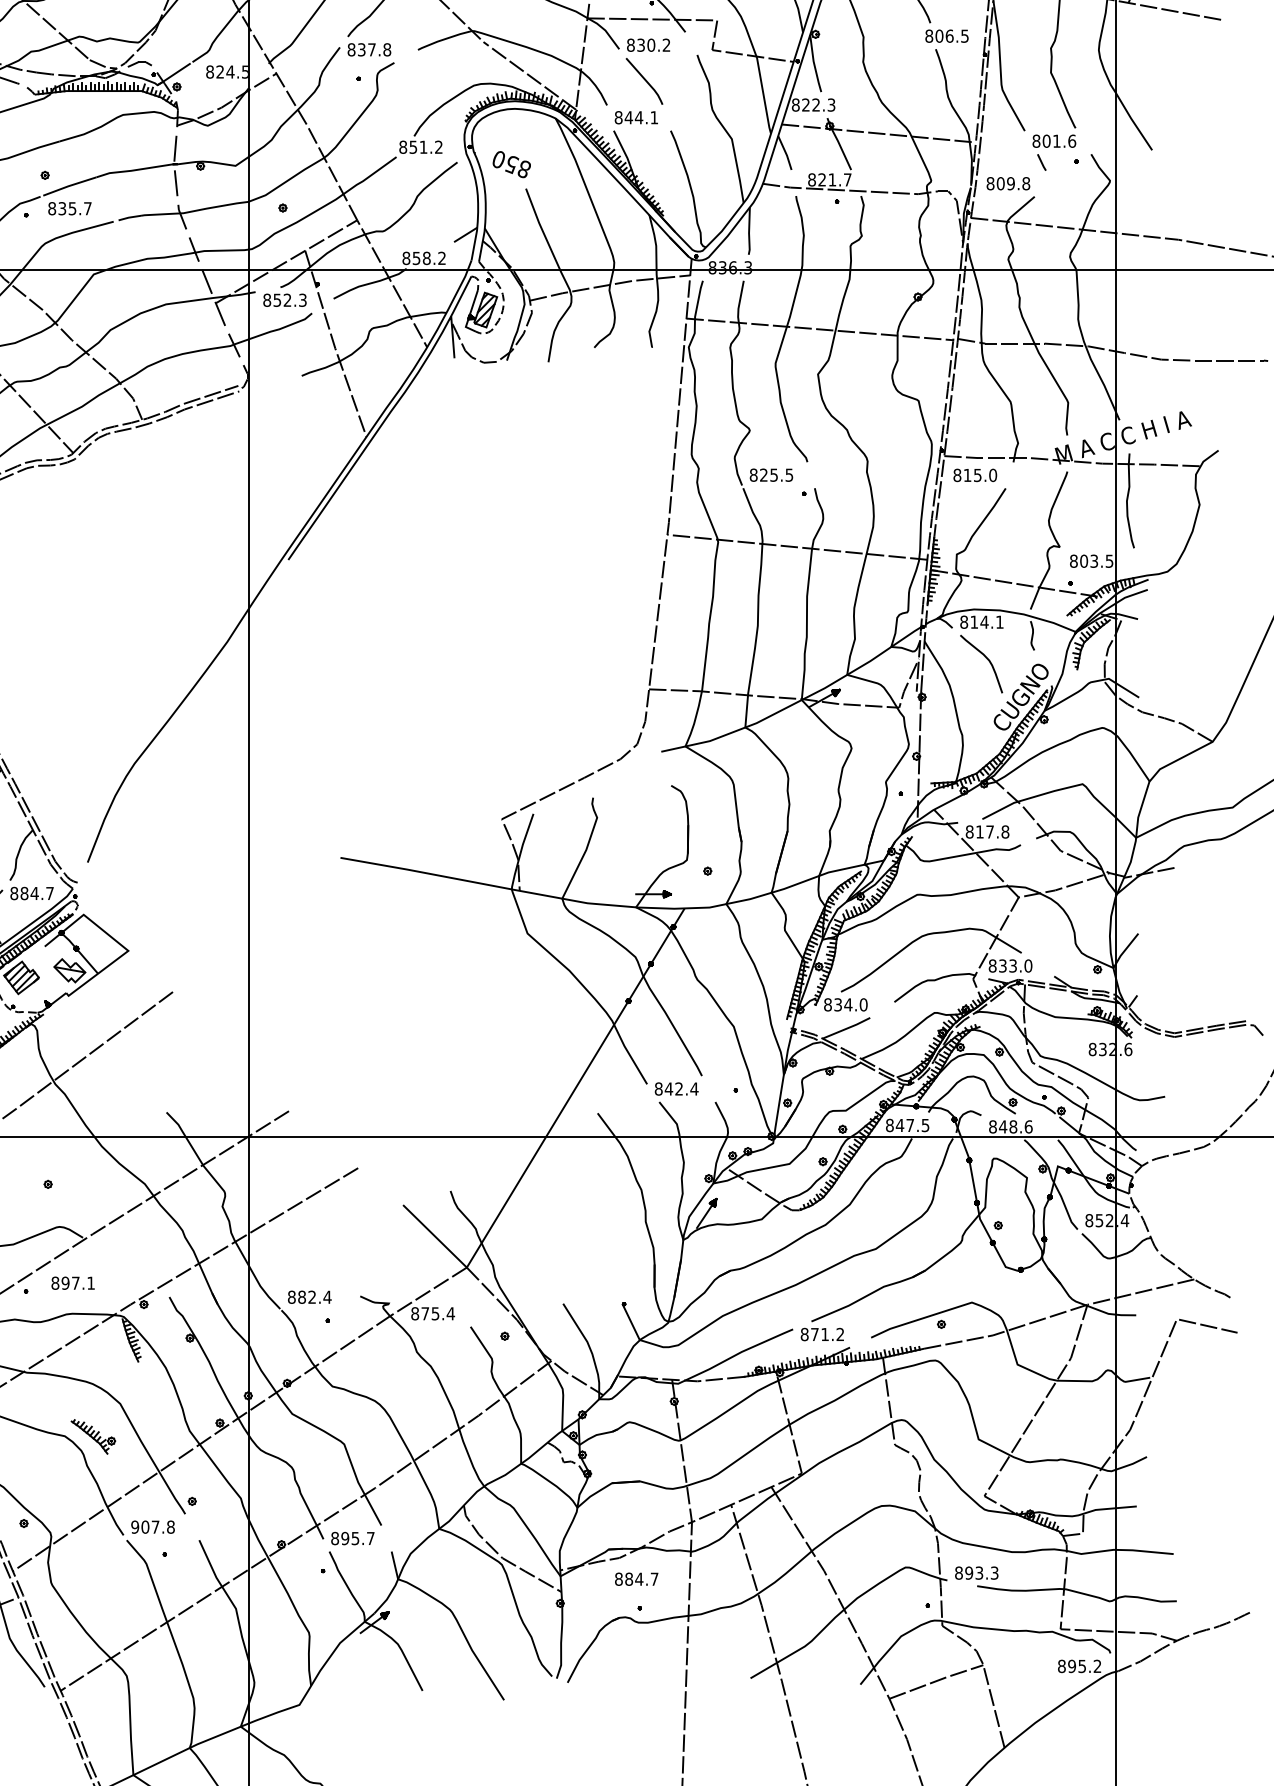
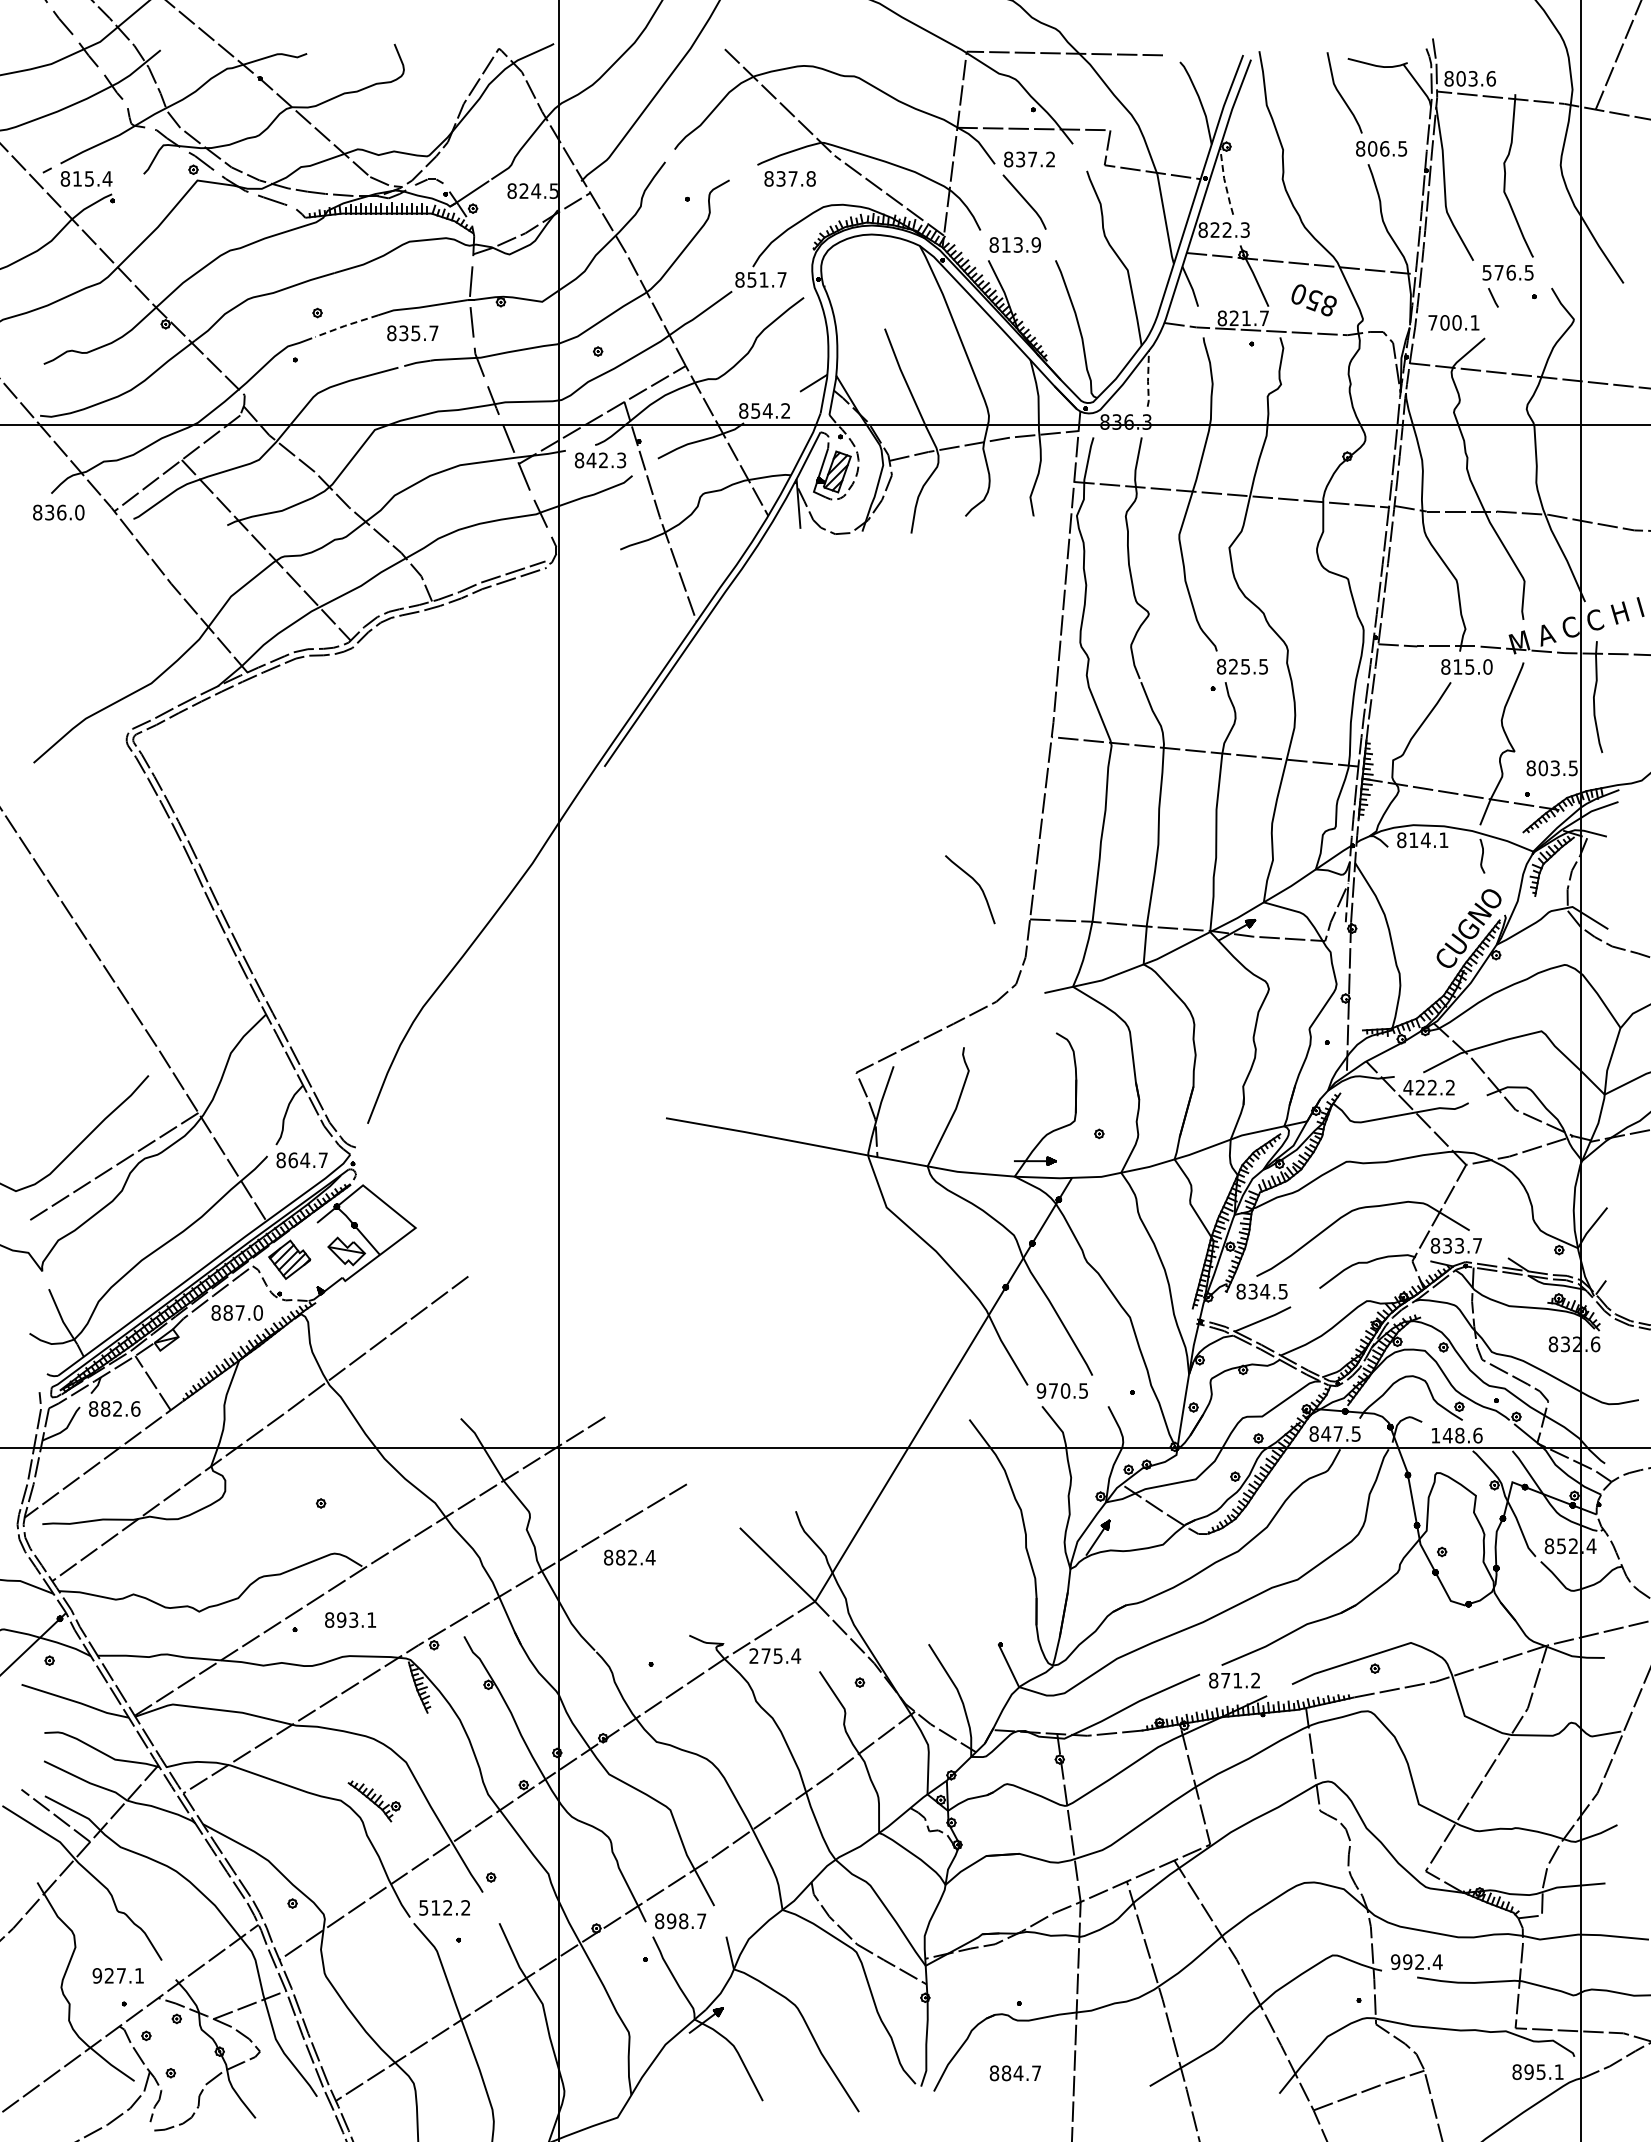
text: (651, 45) -> (1032, 159), 830.2 -> 837.2
text: (368, 49) -> (789, 178), moved
line: (813, 63) -> (1224, 181), solid -> dashed
text: (640, 117) -> (1020, 244), 844.1 -> 813.9
text: (1054, 141) -> (1508, 272), 801.6 -> 576.5
text: (438, 146) -> (781, 279), 851.2 -> 851.7
text: (511, 164) -> (1313, 300), moved
text: (1007, 183) -> (1453, 322), 809.8 -> 700.1
line: (68, 185) -> (345, 325), solid -> dashed
text: (69, 208) -> (412, 333), moved
line: (749, 231) -> (1148, 379), solid -> dashed
text: (426, 257) -> (767, 410), 858.2 -> 854.2
text: (277, 300) -> (591, 460), 852.3 -> 842.3
text: (770, 474) -> (1241, 666), moved
text: (974, 474) -> (1466, 666), moved
curve: (986, 658) -> (976, 883), moved
text: (987, 831) -> (1429, 1087), 817.8 -> 422.2
text: (23, 892) -> (292, 1159), 884.7 -> 864.7
text: (1028, 965) -> (1477, 1245), 833.0 -> 833.7
text: (863, 1004) -> (1282, 1291), 834.0 -> 834.5
text: (676, 1088) -> (1062, 1390), 842.4 -> 970.5
text: (992, 1126) -> (1435, 1435), 848.6 -> 148.6
text: (75, 1282) -> (353, 1619), 897.1 -> 893.1
text: (309, 1297) -> (629, 1557), moved
text: (414, 1313) -> (753, 1655), 875.4 -> 275.4
text: (152, 1526) -> (444, 1907), 907.8 -> 512.2
text: (355, 1538) -> (683, 1921), 895.7 -> 898.7
text: (976, 1572) -> (1416, 1961), 893.3 -> 992.4
text: (635, 1579) -> (1014, 2073), moved
text: (1096, 1665) -> (1558, 2071), 895.2 -> 895.1

